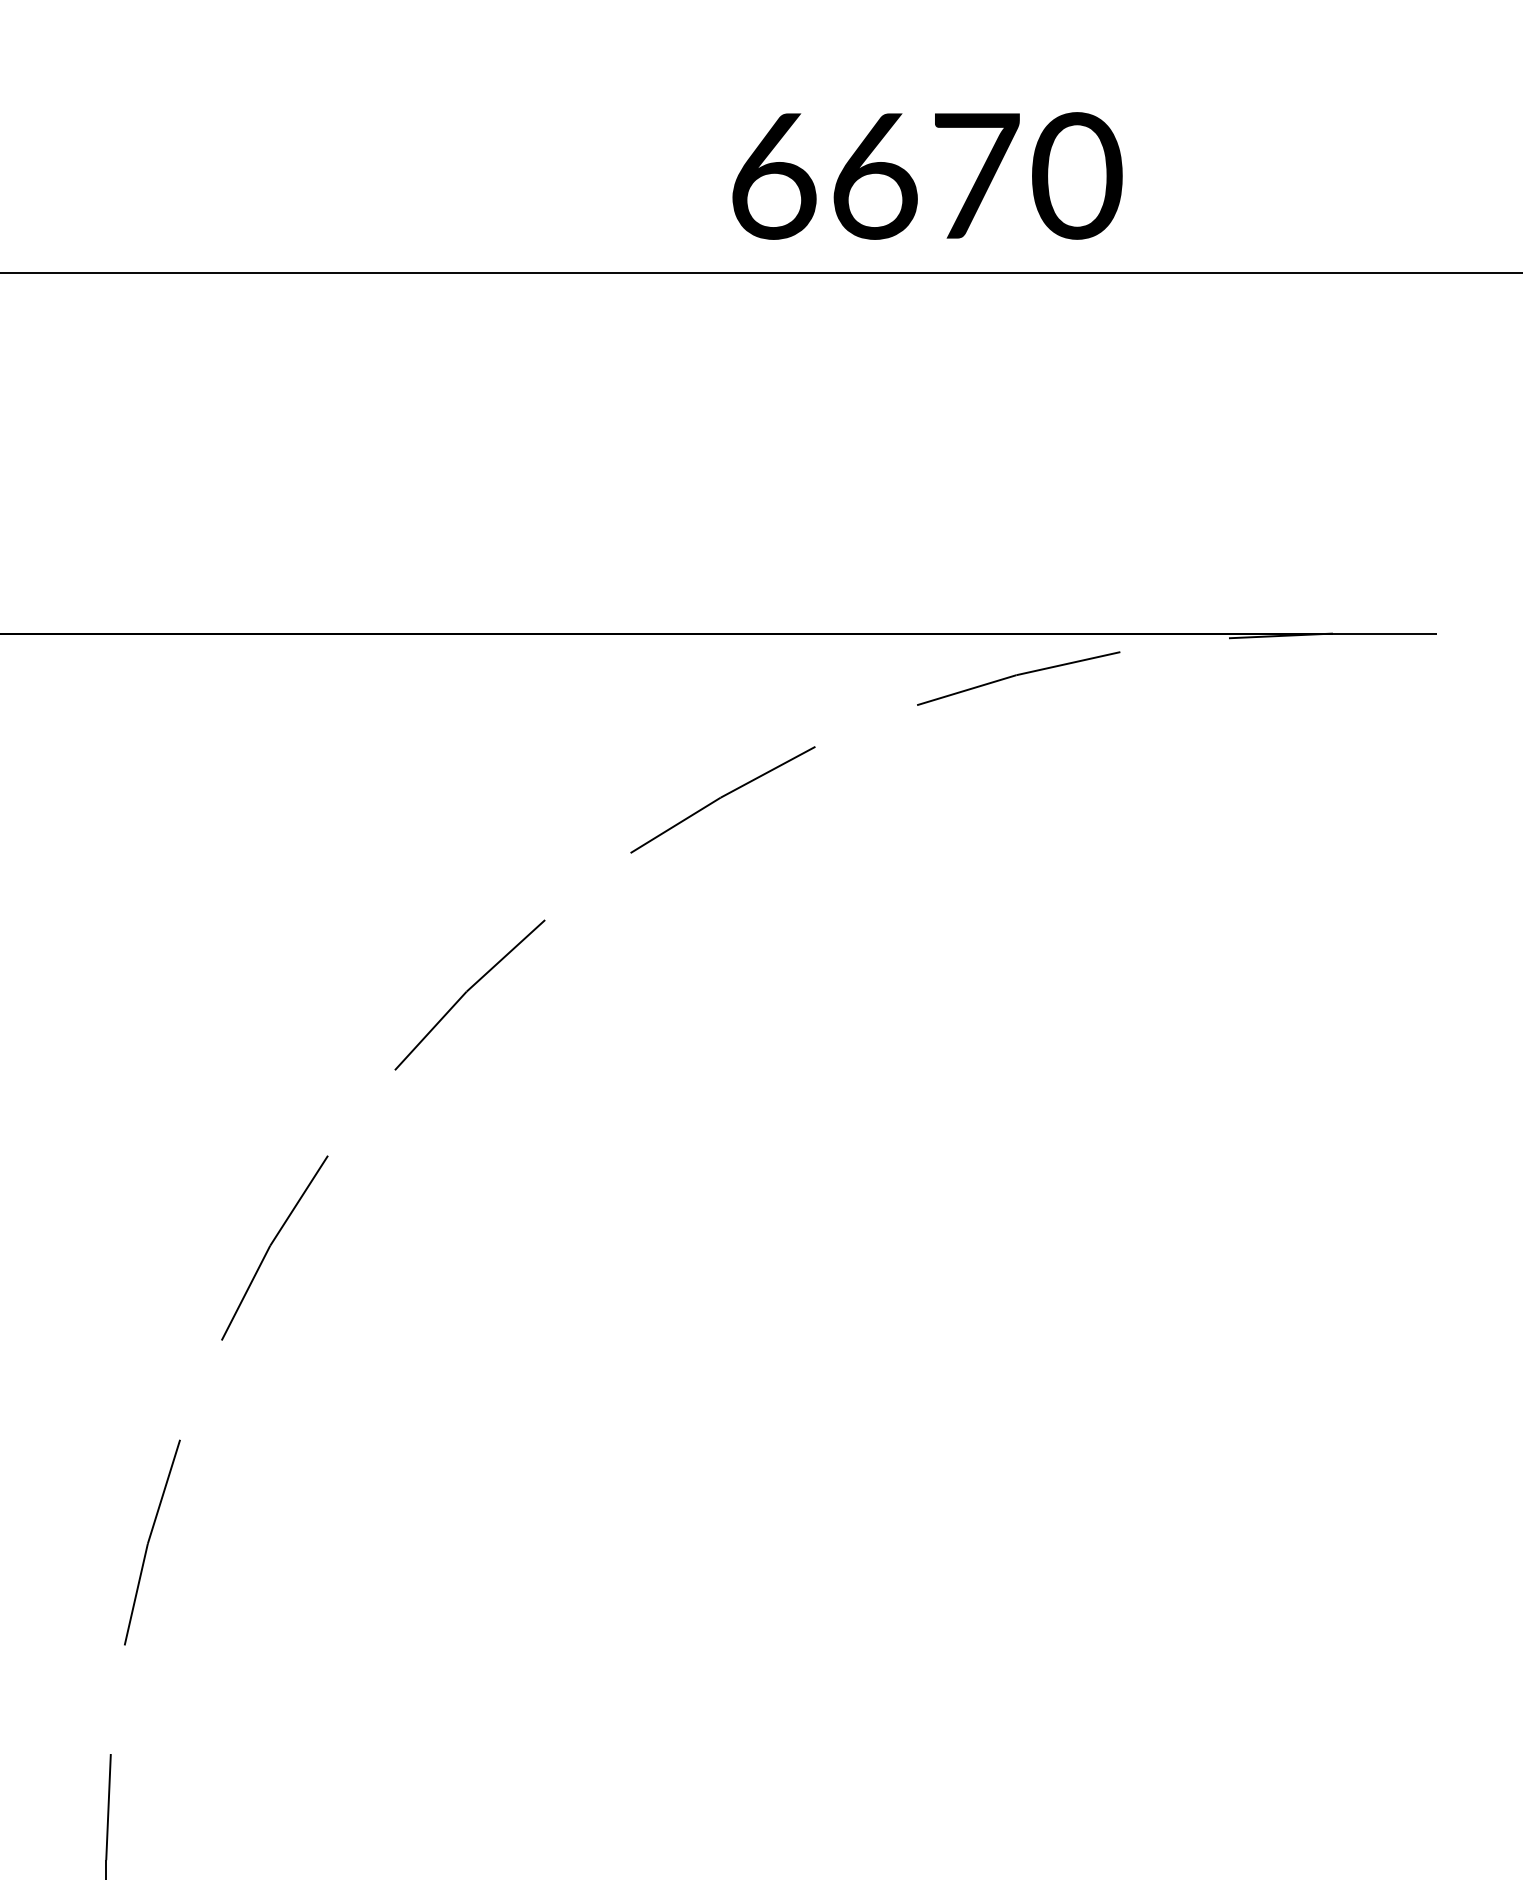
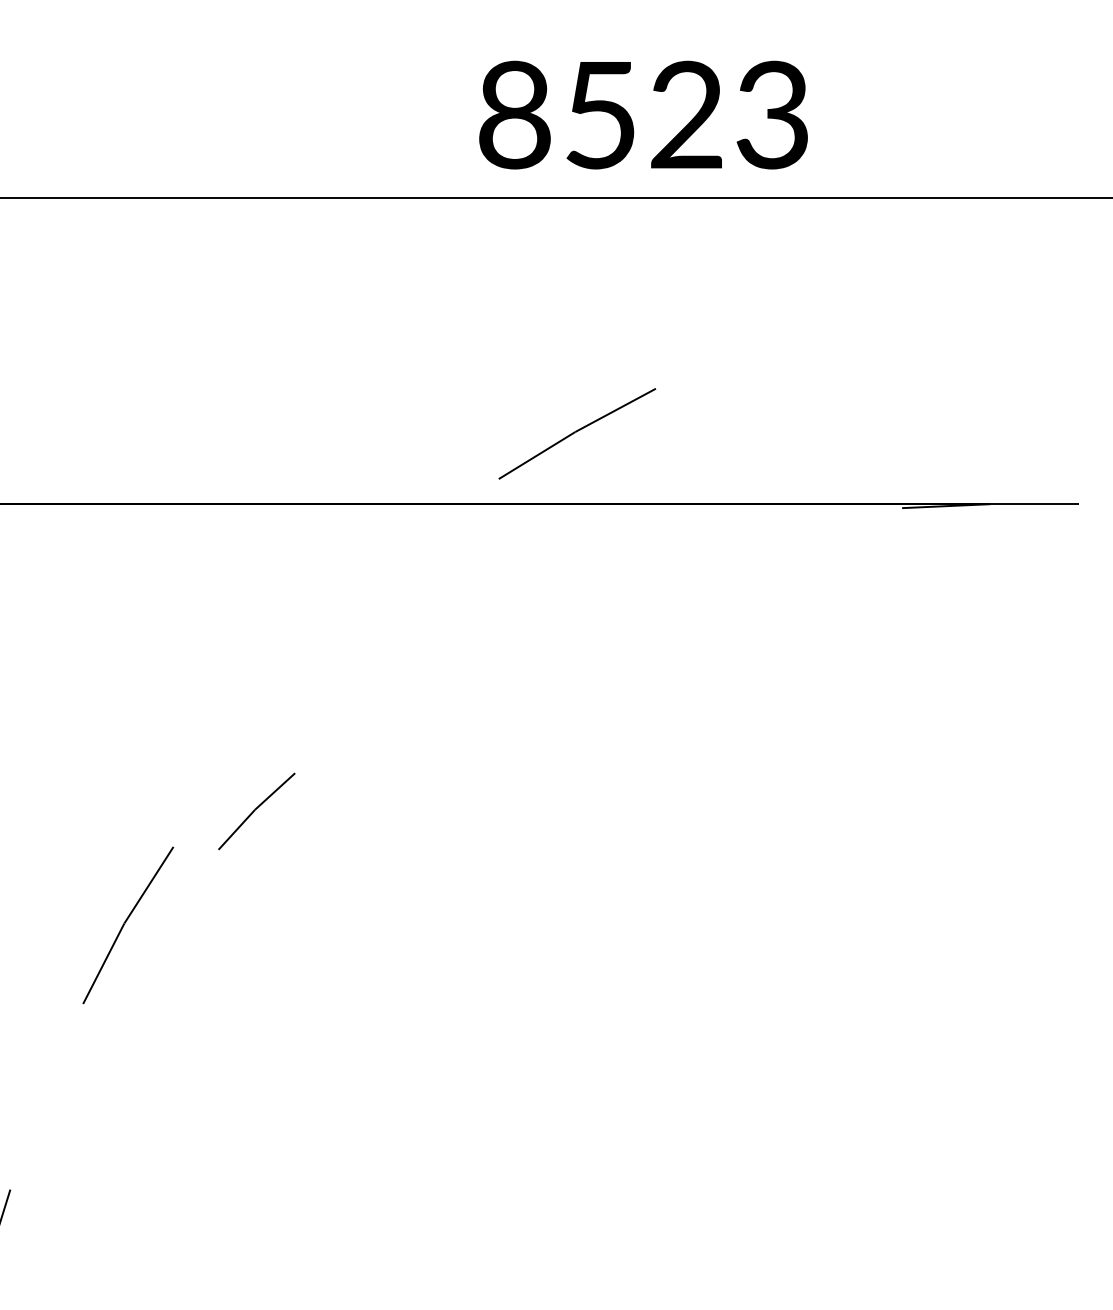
text: (926, 175) -> (644, 114), 6670 -> 8523
part: (1018, 678) -> (723, 542), removed
part: (722, 799) -> (576, 433), moved
part: (469, 994) -> (256, 811), size x0.6
part: (274, 1247) -> (128, 924), moved

